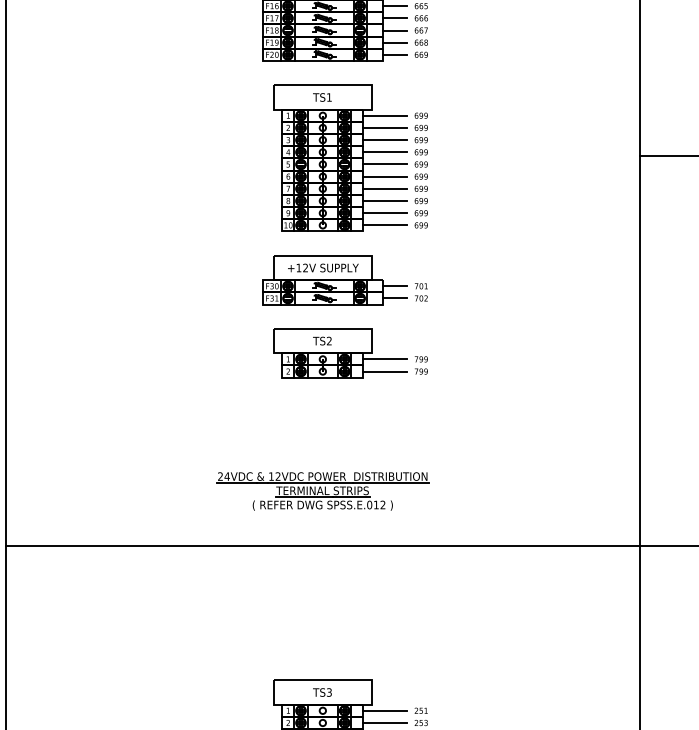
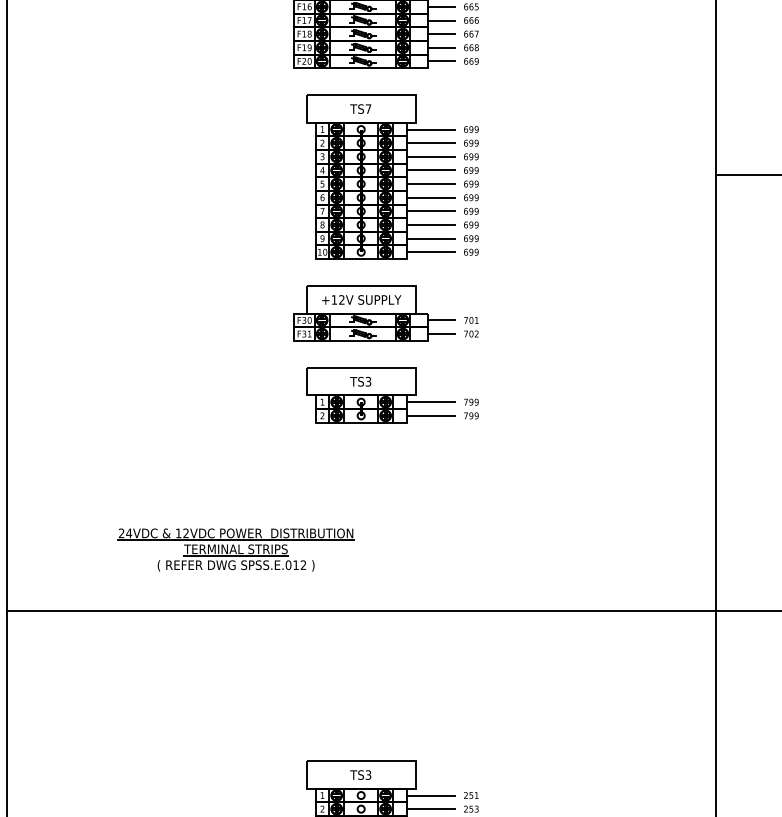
text: (329, 96) -> (368, 108), TS1 -> TS7
text: (329, 340) -> (368, 381), TS2 -> TS3
part: (322, 490) -> (235, 549), moved

